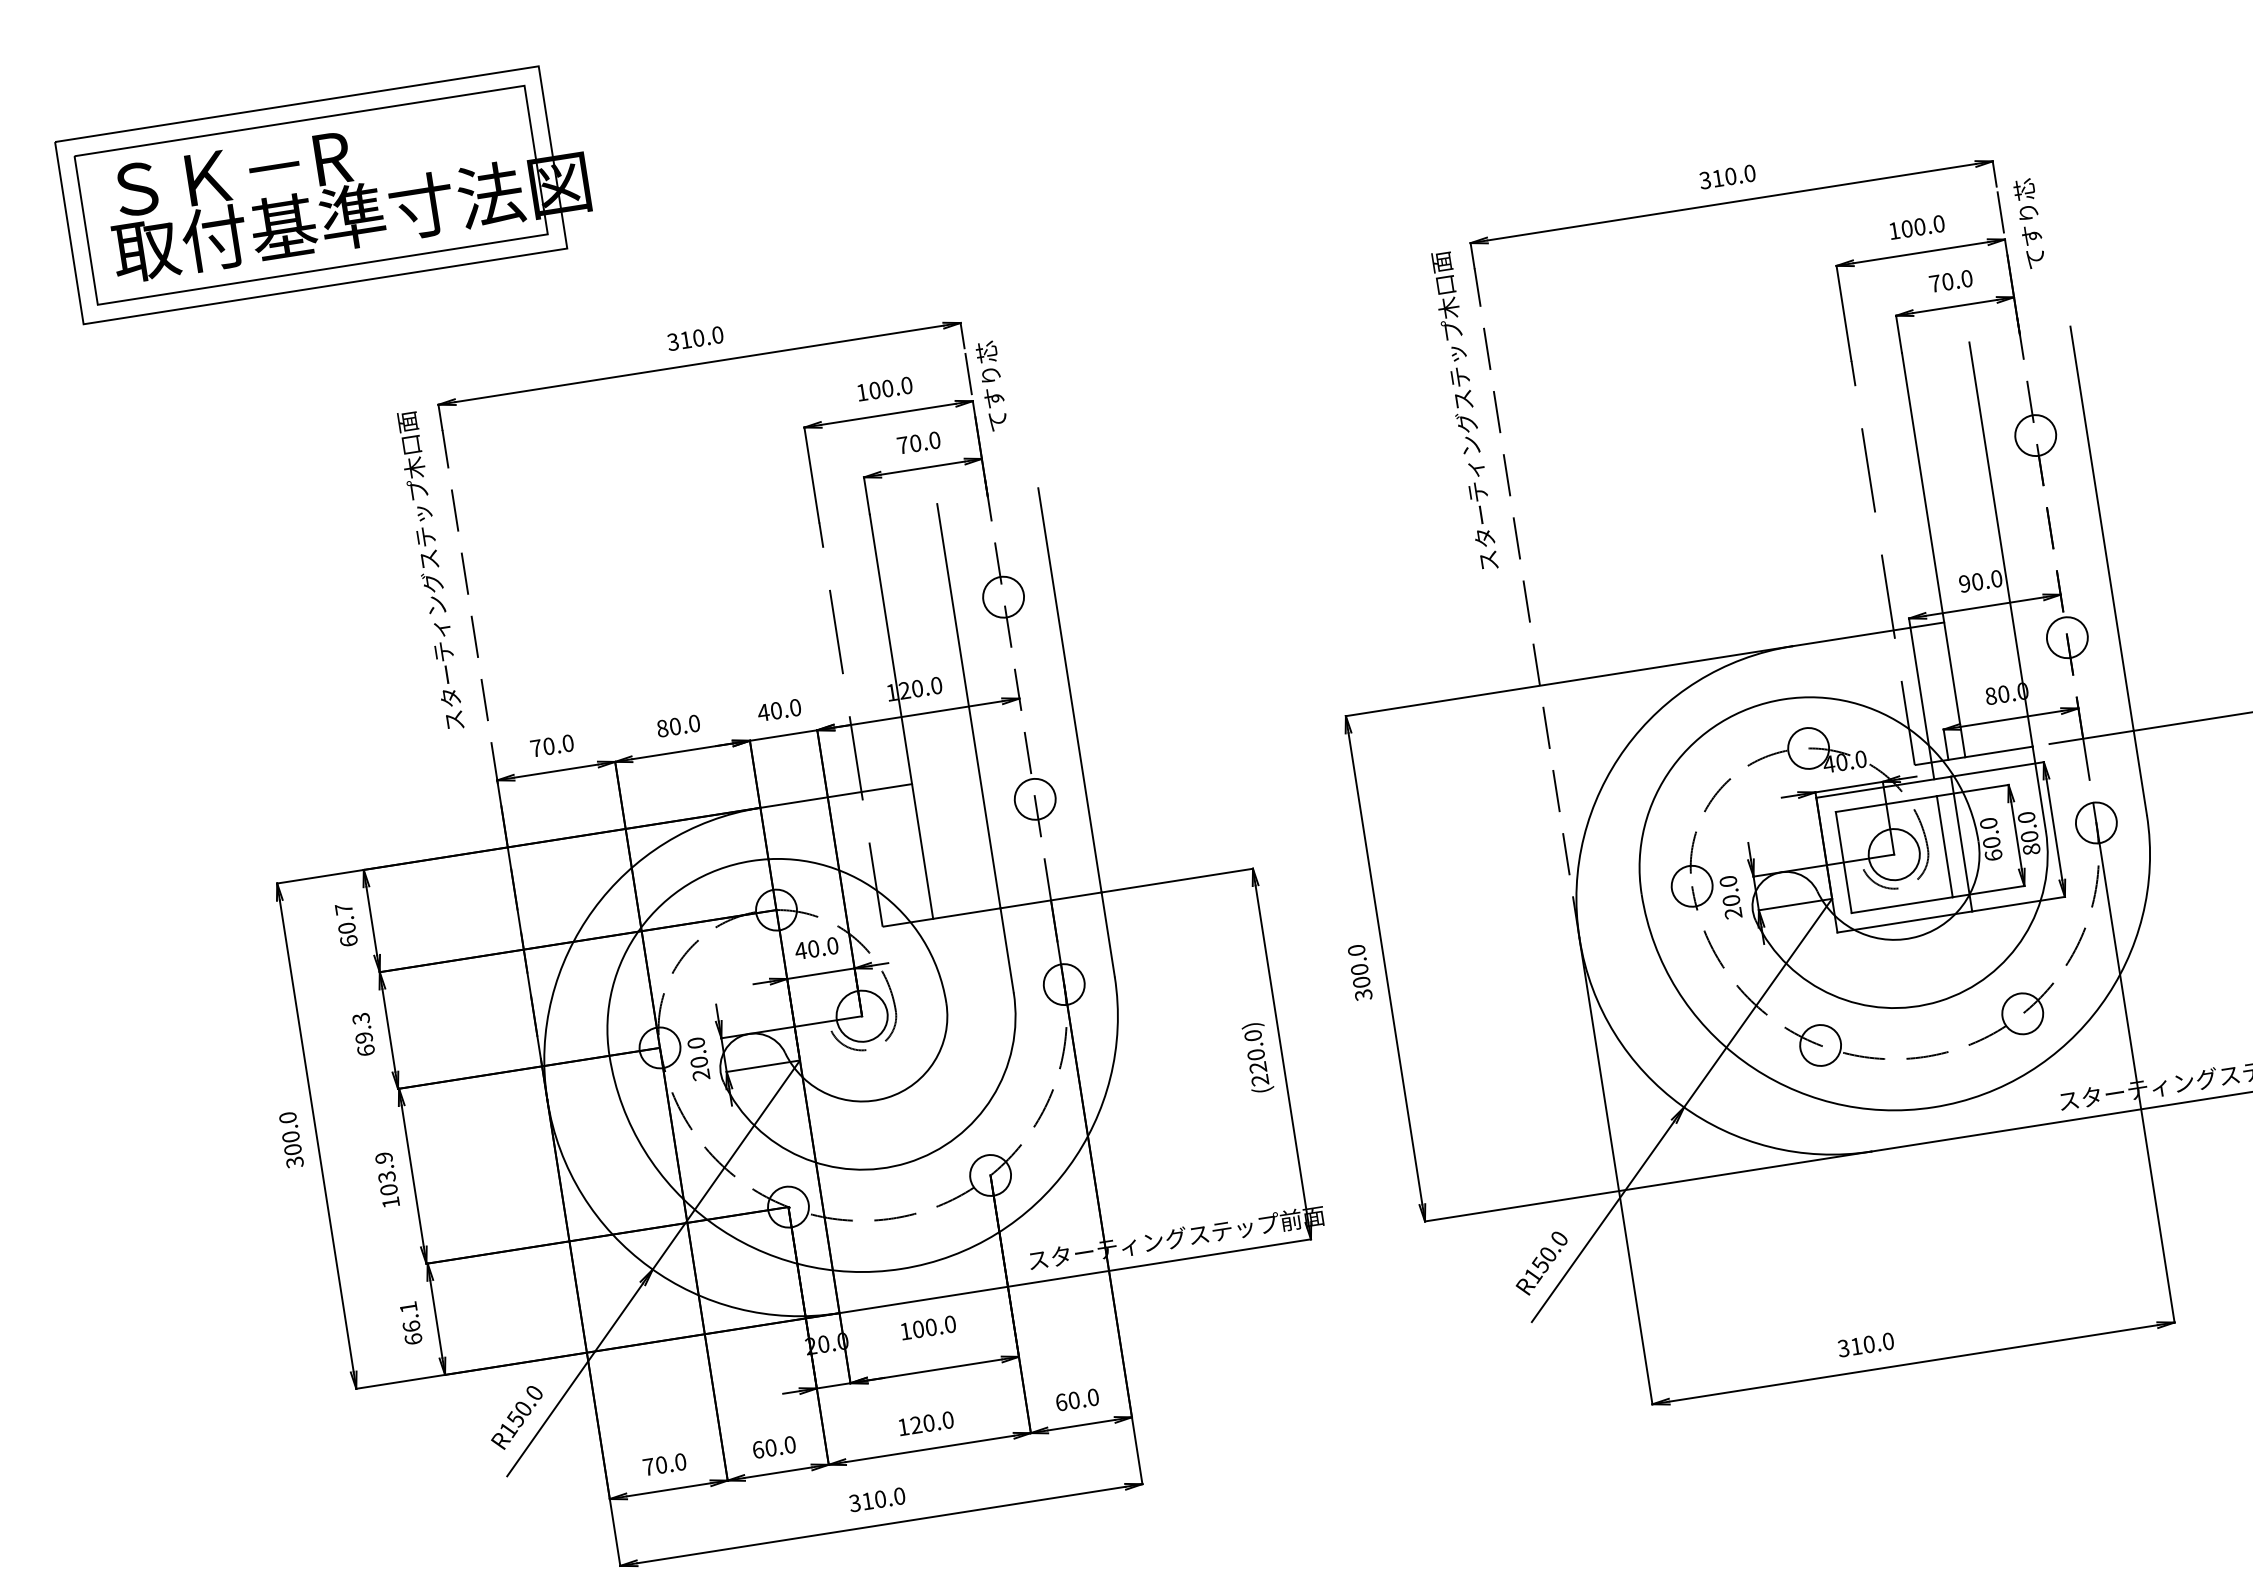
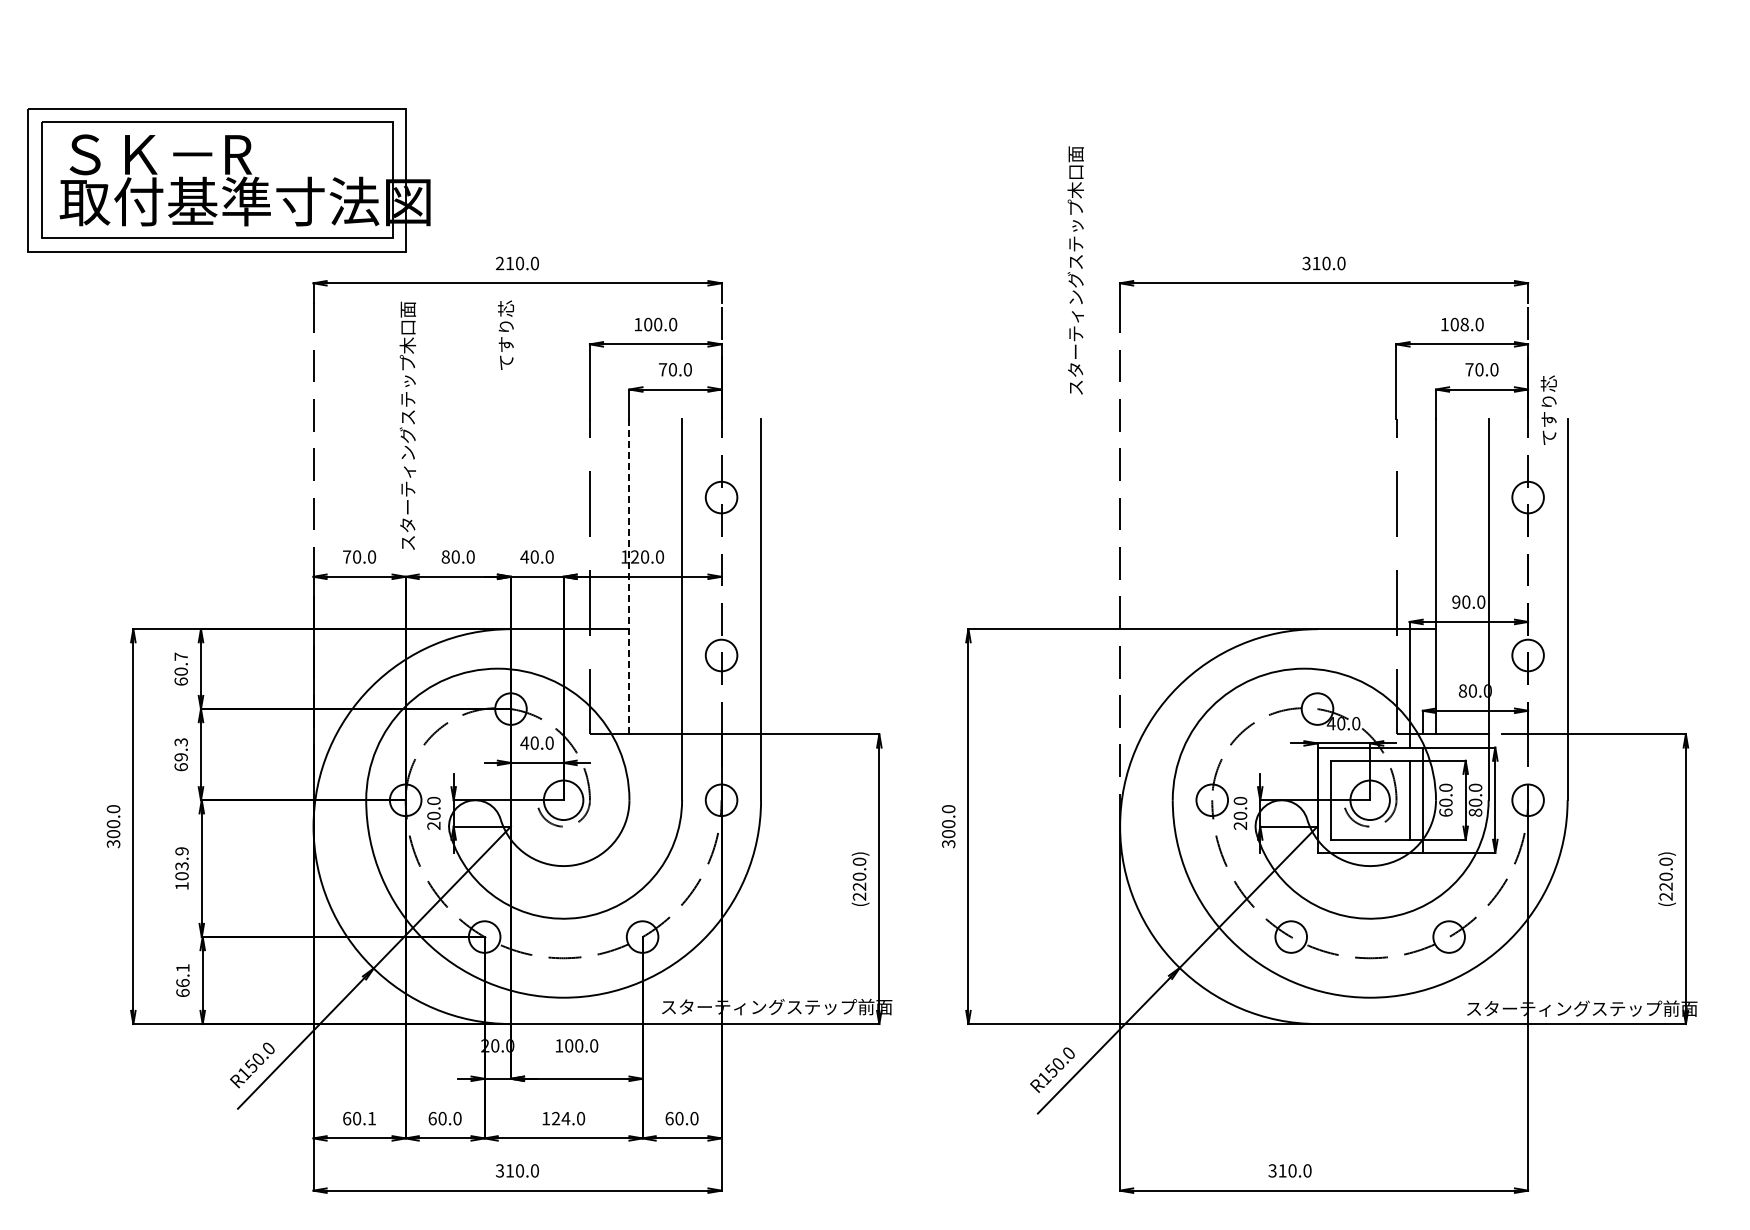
part: (325, 193) -> (228, 180), moved
text: (2029, 222) -> (1548, 409), moved
text: (1919, 226) -> (1464, 324), 100.0 -> 108.0
text: (672, 342) -> (499, 263), 310.0 -> 210.0
text: (991, 385) -> (505, 334), moved
text: (1464, 410) -> (1075, 270), moved
text: (430, 570) -> (407, 425), moved
line: (901, 716) -> (629, 576), solid -> dashed
text: (928, 1423) -> (565, 1118), 120.0 -> 124.0
text: (664, 1464) -> (359, 1118), 70.0 -> 60.1

